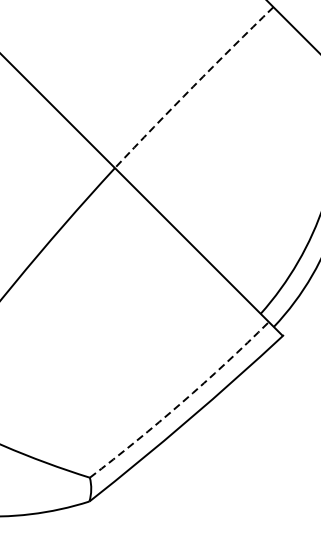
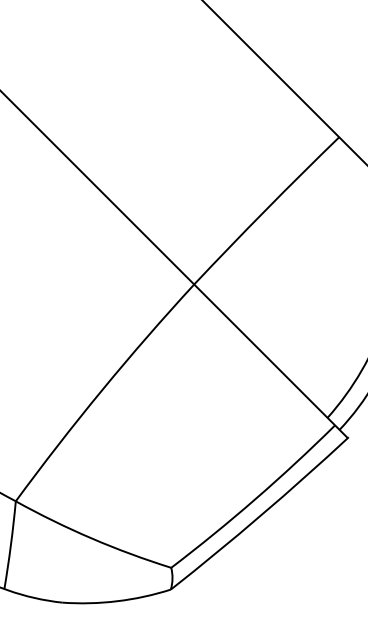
arc: (192, 87) -> (265, 210), dashed -> solid
arc: (181, 403) -> (255, 499), dashed -> solid

